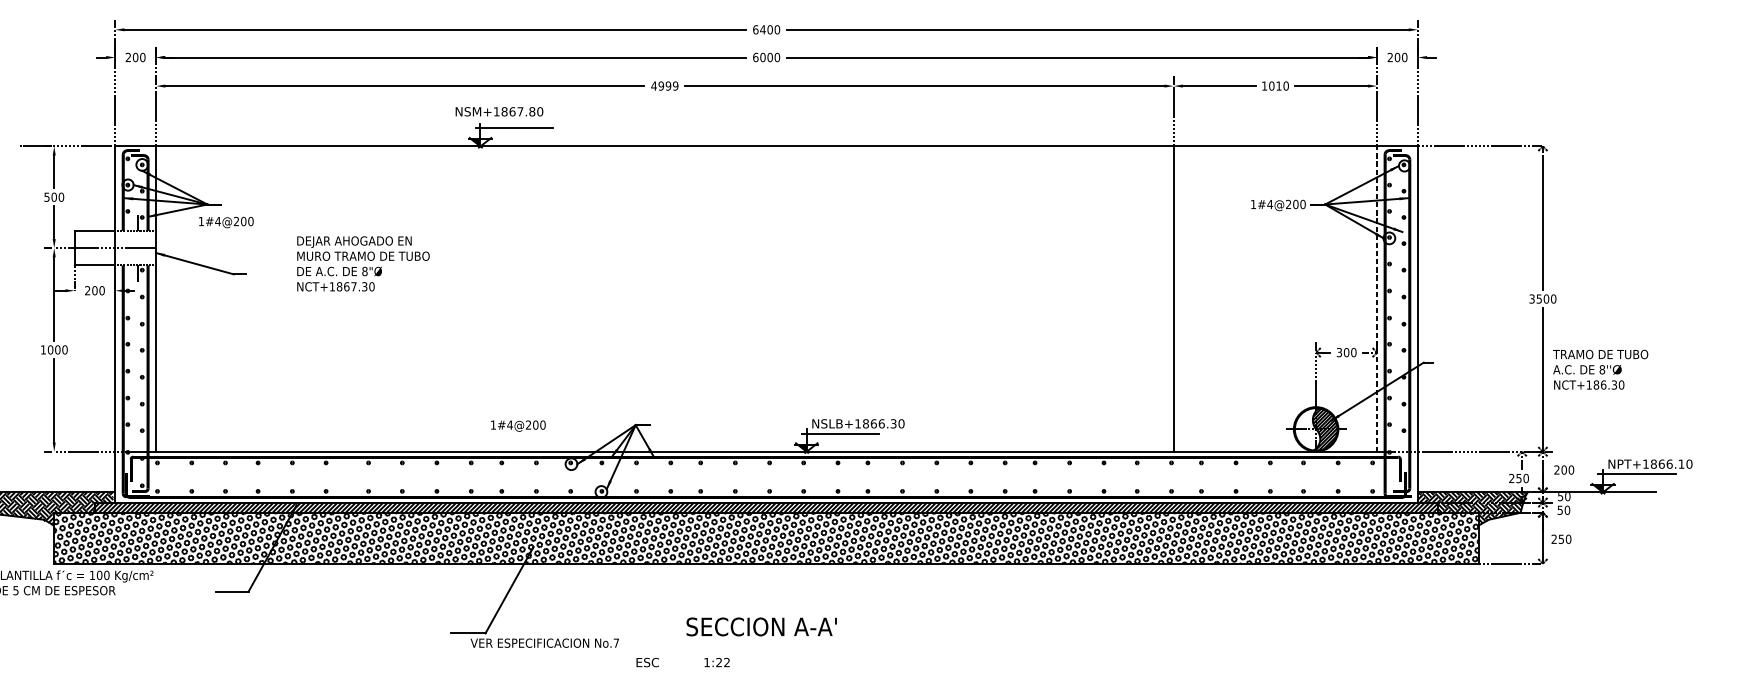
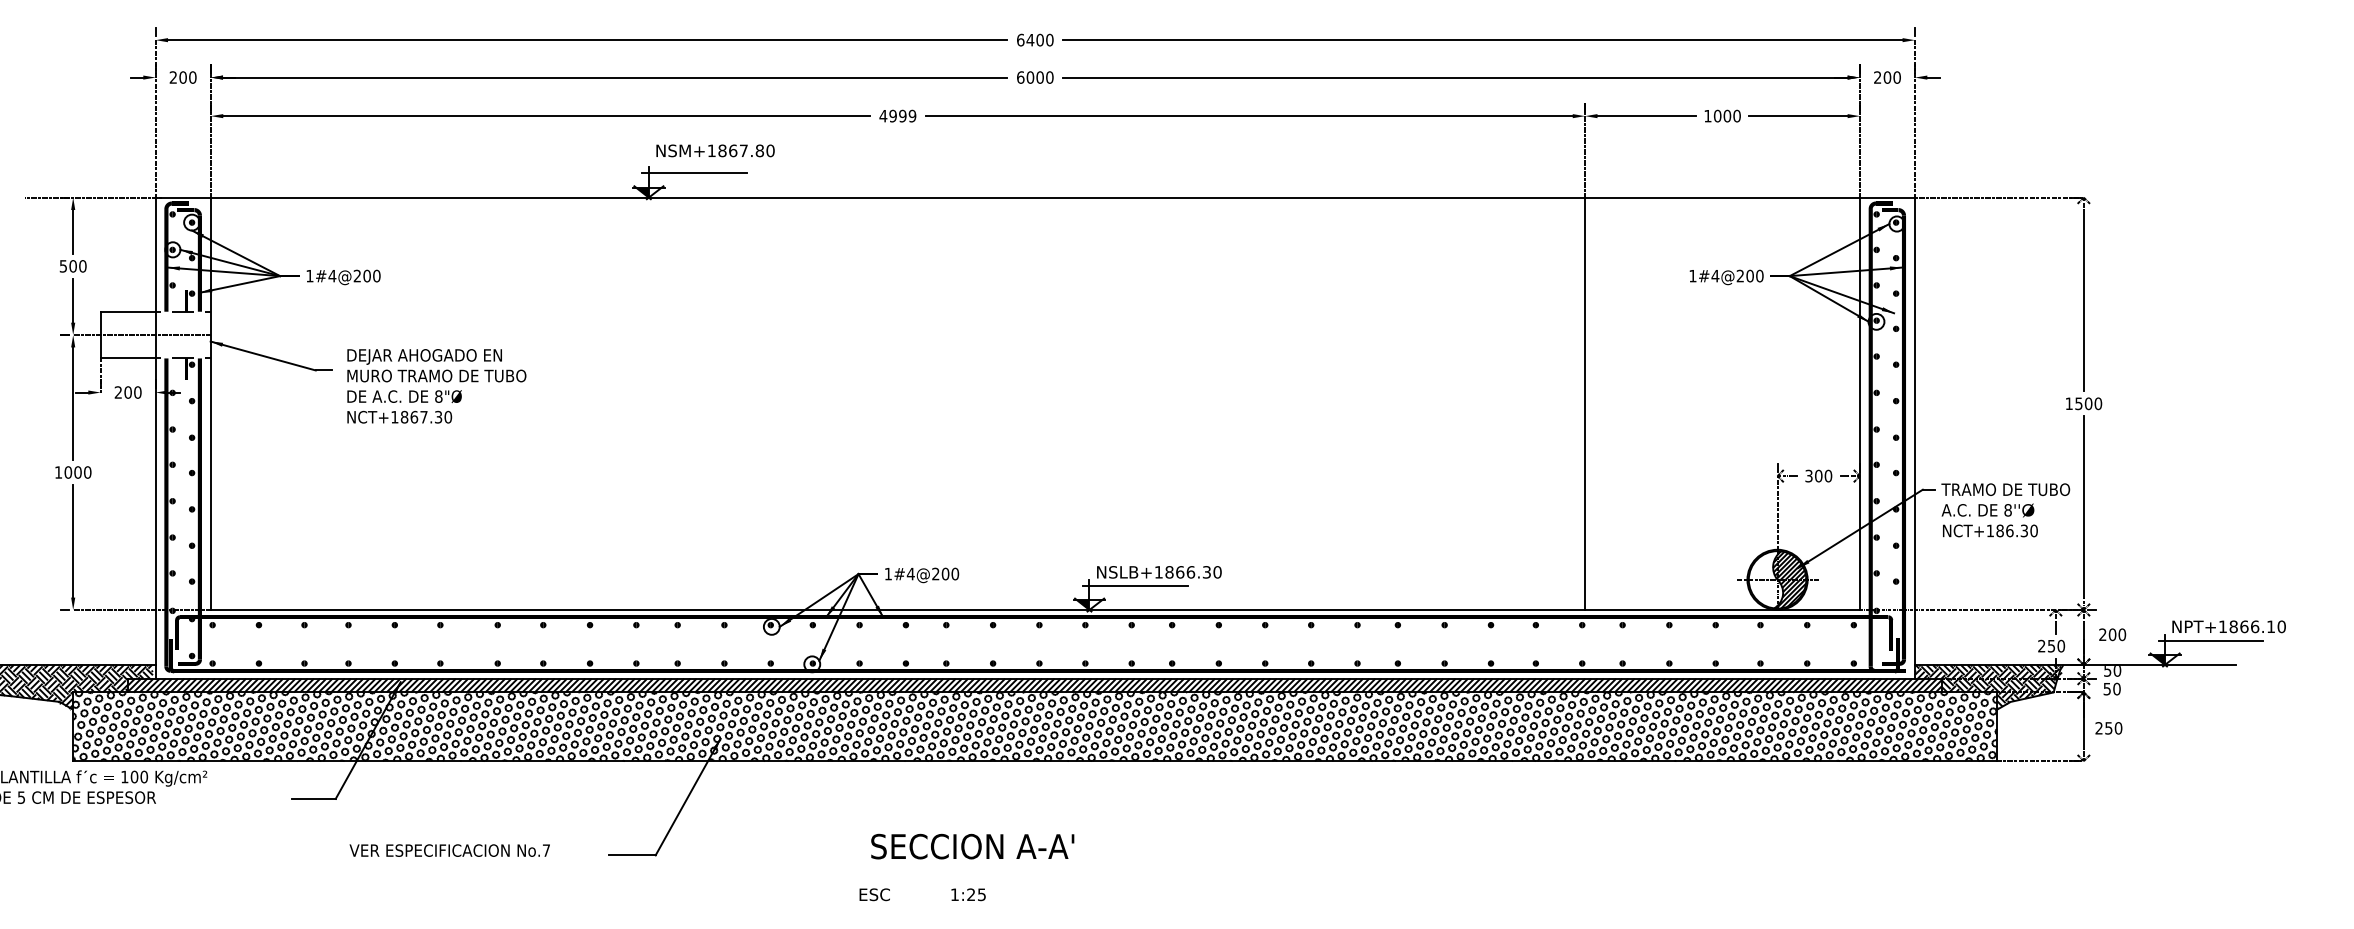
text: (1279, 85) -> (1727, 115), 1010 -> 1000
text: (499, 111) -> (715, 150), moved
text: (226, 222) -> (343, 277), moved
text: (363, 264) -> (436, 386), moved
line: (1377, 298) -> (1860, 403), dashed -> solid
text: (1531, 298) -> (2068, 403), 3500 -> 1500
text: (1600, 369) -> (2005, 510), moved
text: (518, 426) -> (922, 575), moved
text: (761, 626) -> (972, 846), moved
text: (544, 643) -> (449, 850), moved
text: (726, 662) -> (981, 894), 1:22 -> 1:25

